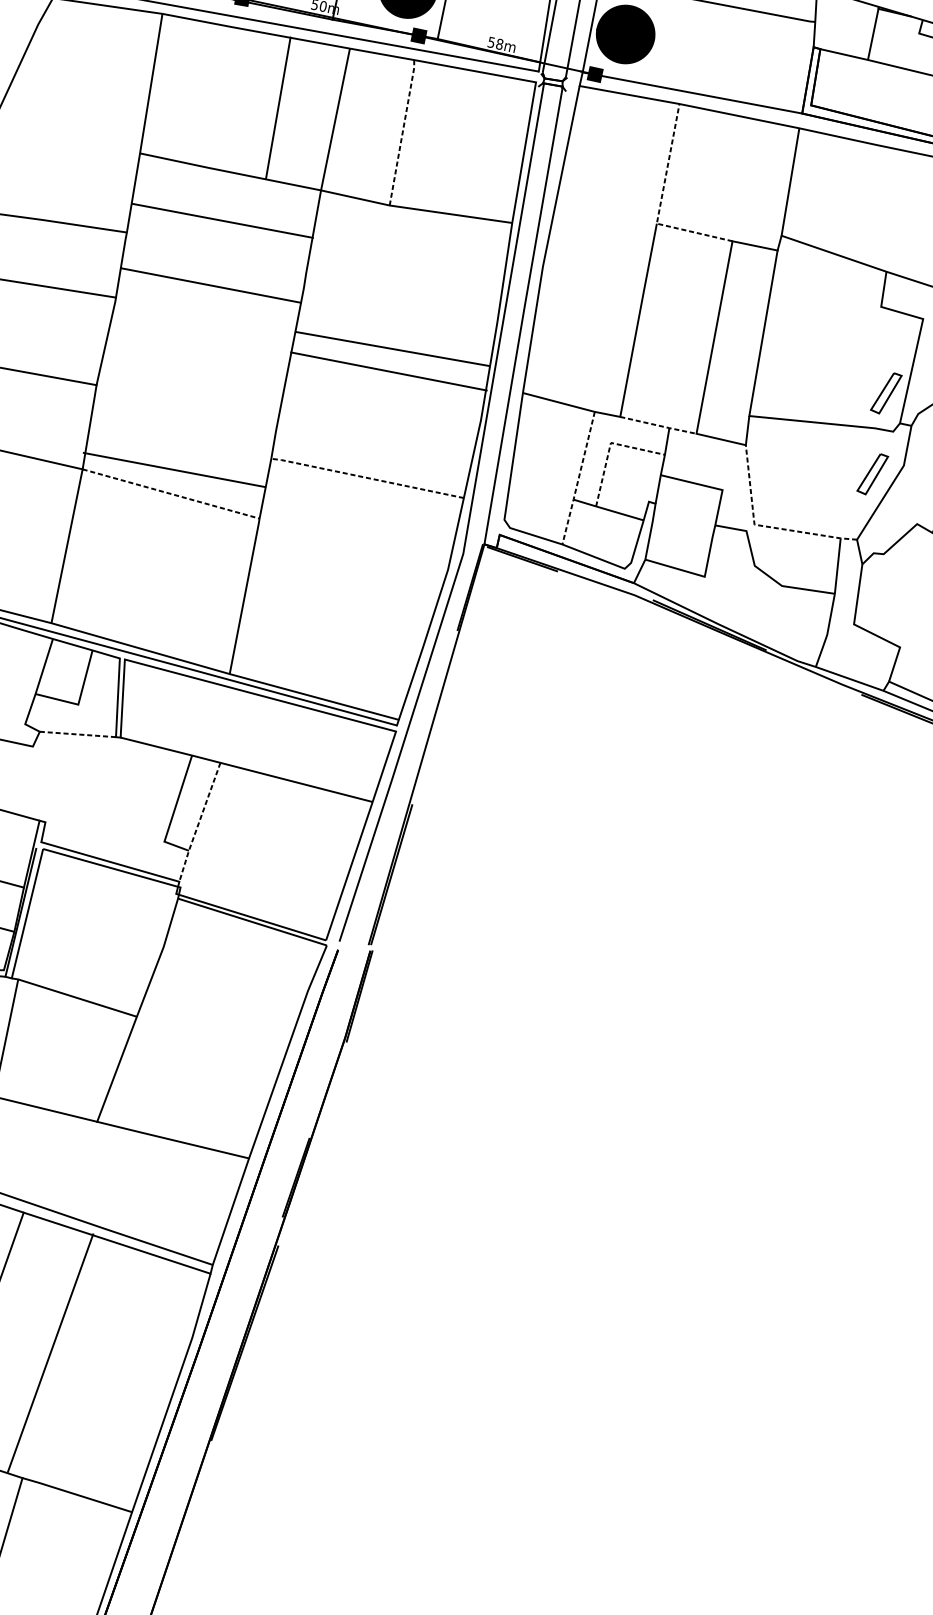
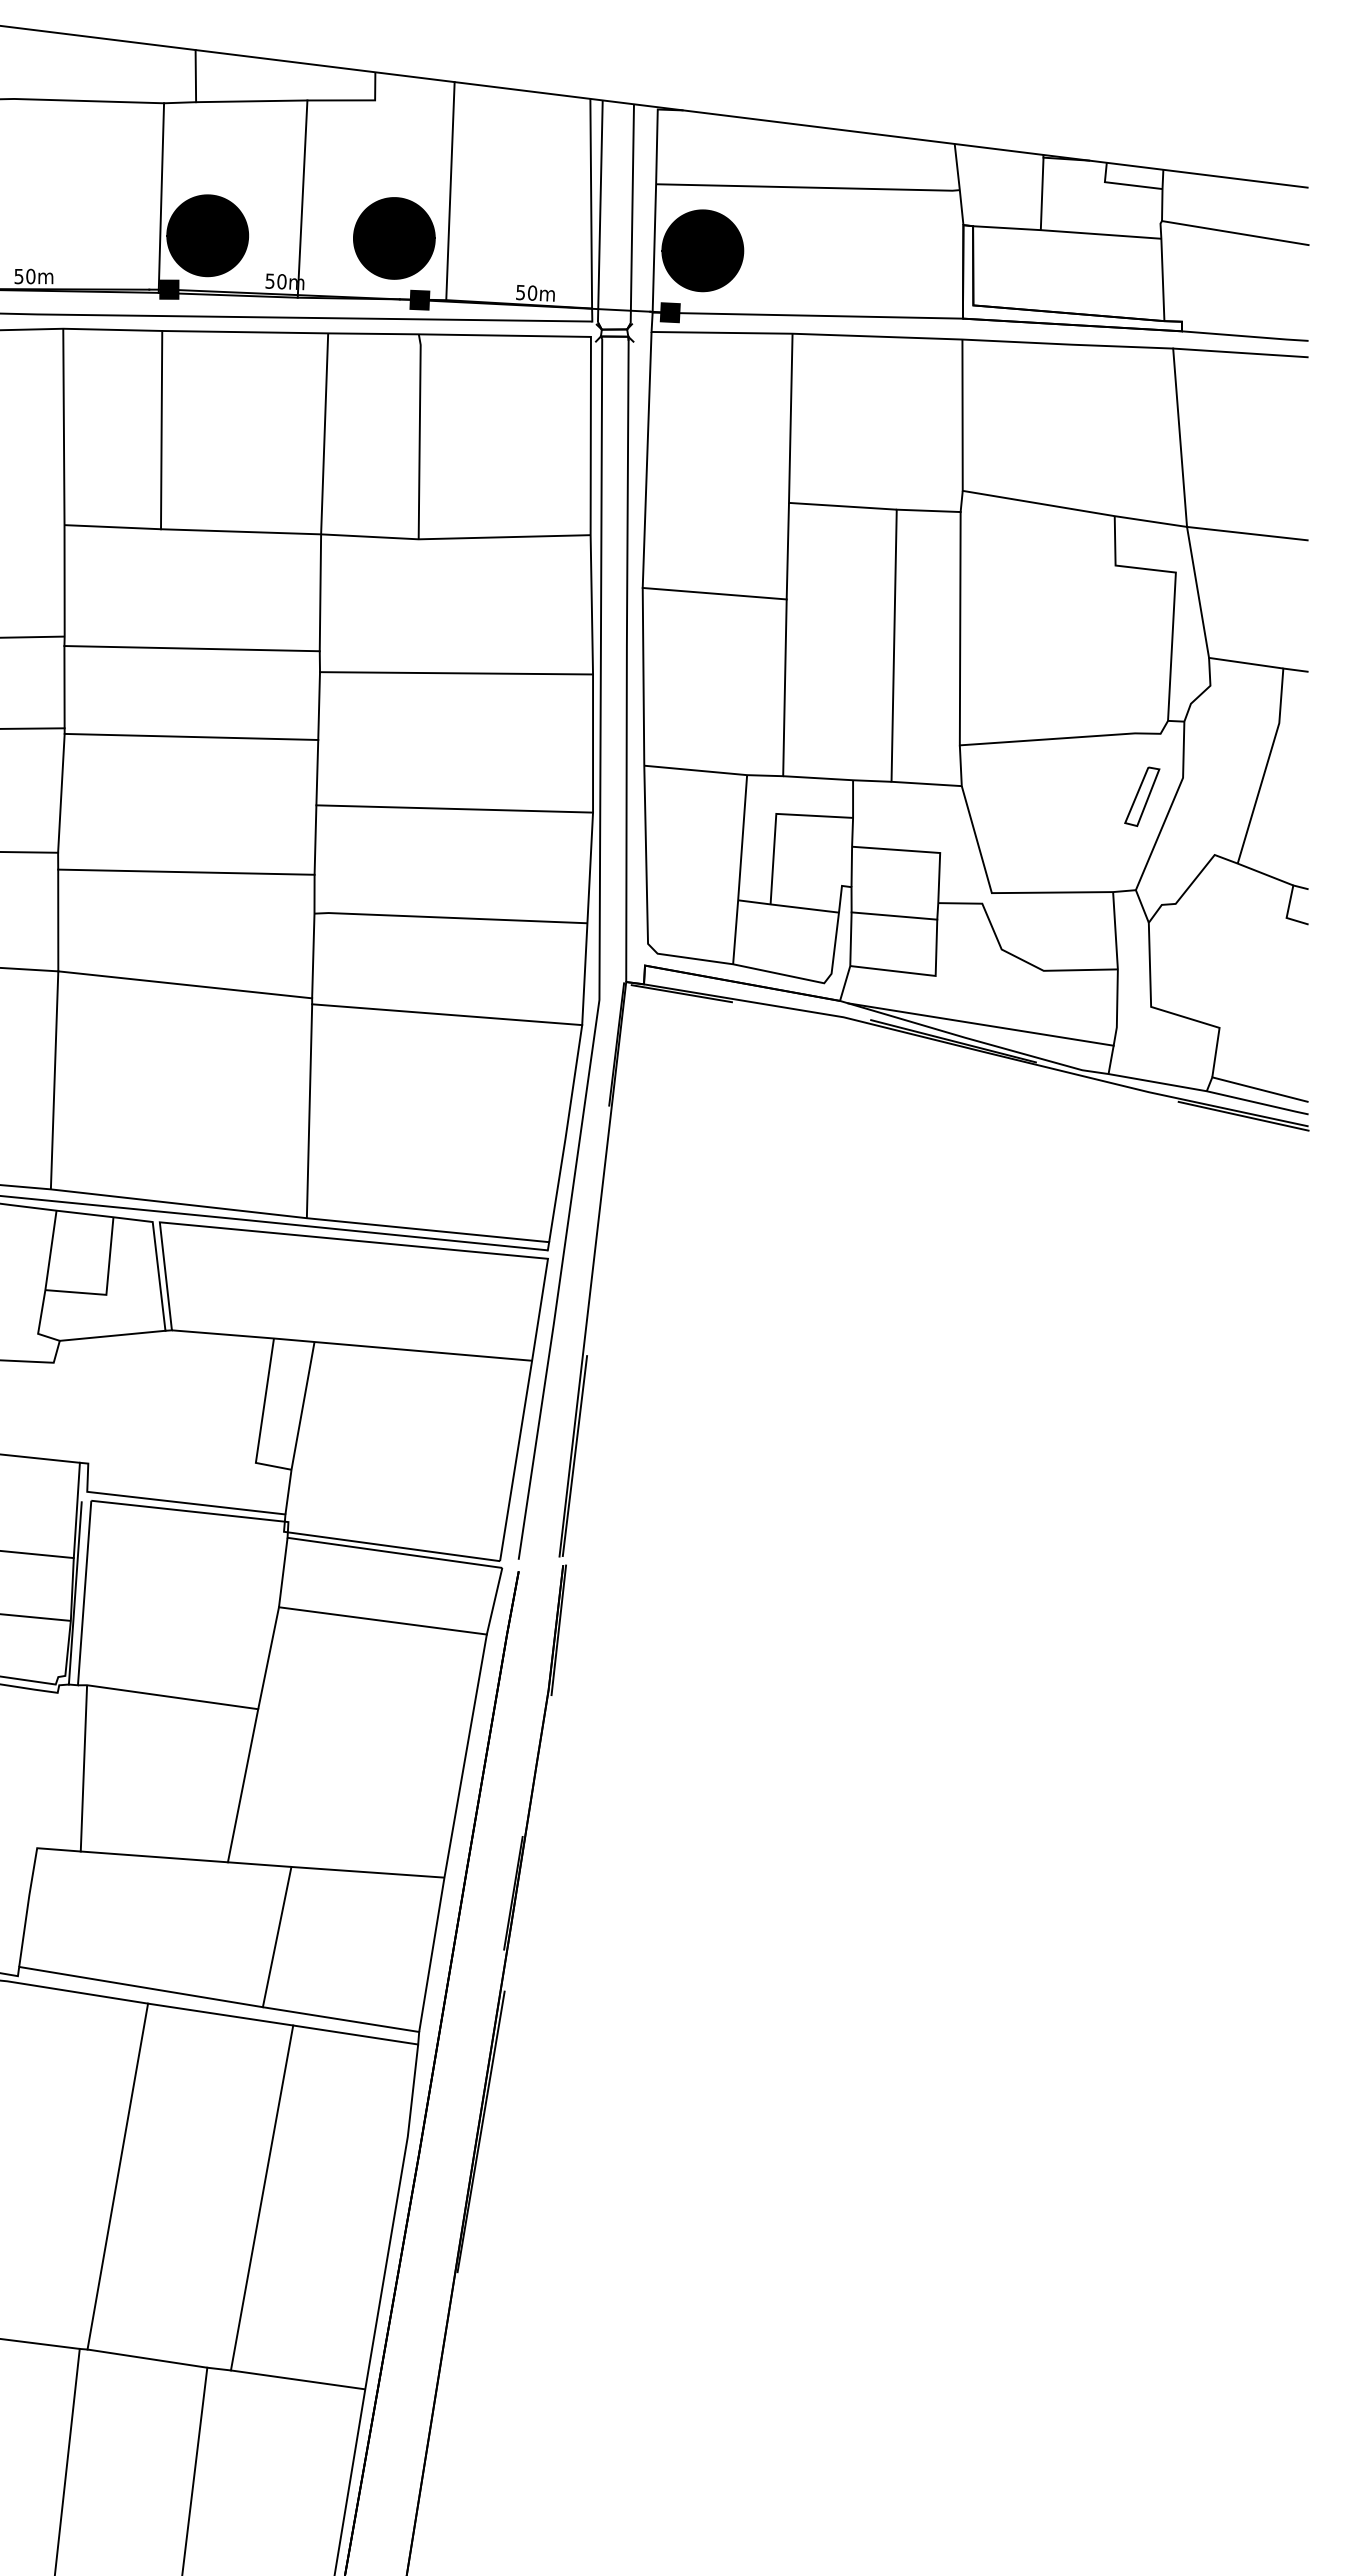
text: (499, 43) -> (532, 292), 58m -> 50m
line: (278, 107) -> (161, 429), moved
line: (402, 131) -> (419, 435), dashed -> solid
line: (660, 202) -> (789, 472), dashed -> solid
line: (222, 220) -> (191, 648), moved
line: (593, 279) -> (714, 593), added
line: (211, 285) -> (191, 736), moved
line: (392, 349) -> (456, 673), moved
line: (388, 371) -> (454, 808), moved
part: (886, 393) -> (1142, 682), removed
line: (659, 425) -> (838, 779), dashed -> solid
line: (609, 446) -> (775, 819), dashed -> solid
line: (174, 469) -> (186, 871), moved
line: (366, 477) -> (449, 917), dashed -> solid
line: (578, 478) -> (740, 870), dashed -> solid
line: (171, 493) -> (185, 984), dashed -> solid
line: (765, 526) -> (1007, 893), dashed -> solid
line: (682, 529) -> (894, 915), added
line: (353, 546) -> (447, 1014), added
line: (730, 616) -> (980, 1024), added
line: (78, 734) -> (113, 1335), dashed -> solid
line: (198, 823) -> (298, 1429), dashed -> solid
line: (235, 968) -> (382, 1620), added
line: (122, 1180) -> (276, 1936), added
line: (50, 1352) -> (261, 2197), moved

